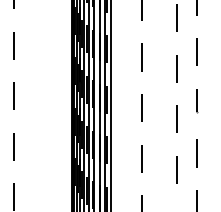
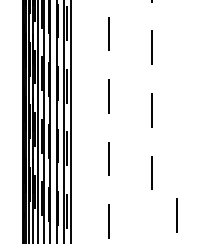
line: (196, 52) -> (176, 27), removed
line: (197, 101) -> (178, 88), removed
line: (196, 153) -> (176, 152), removed

